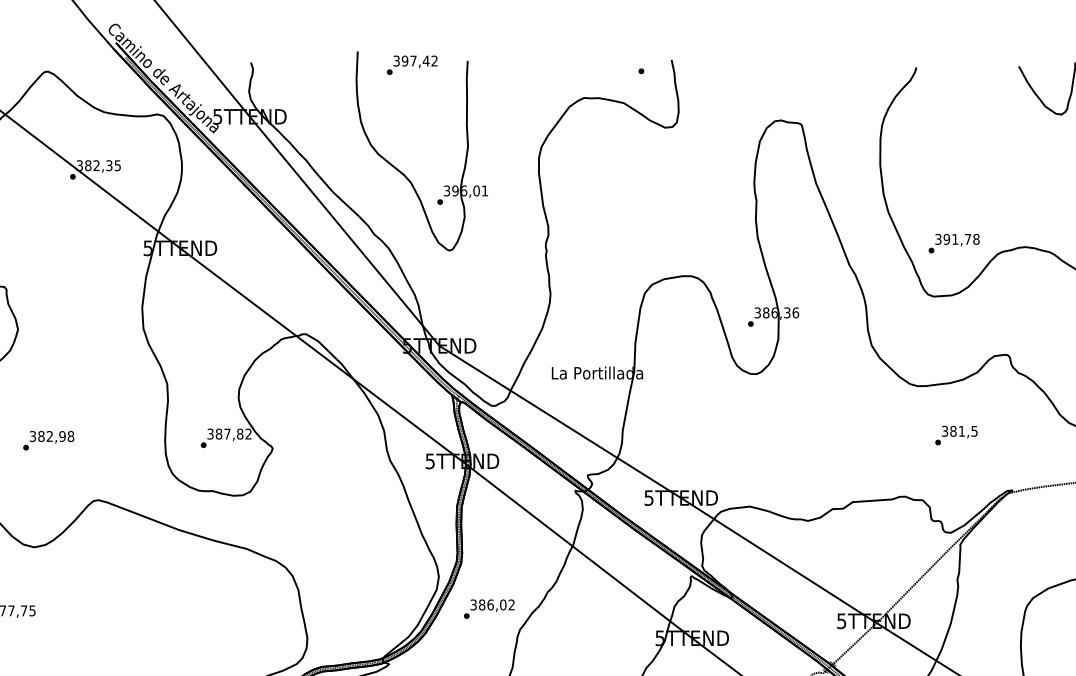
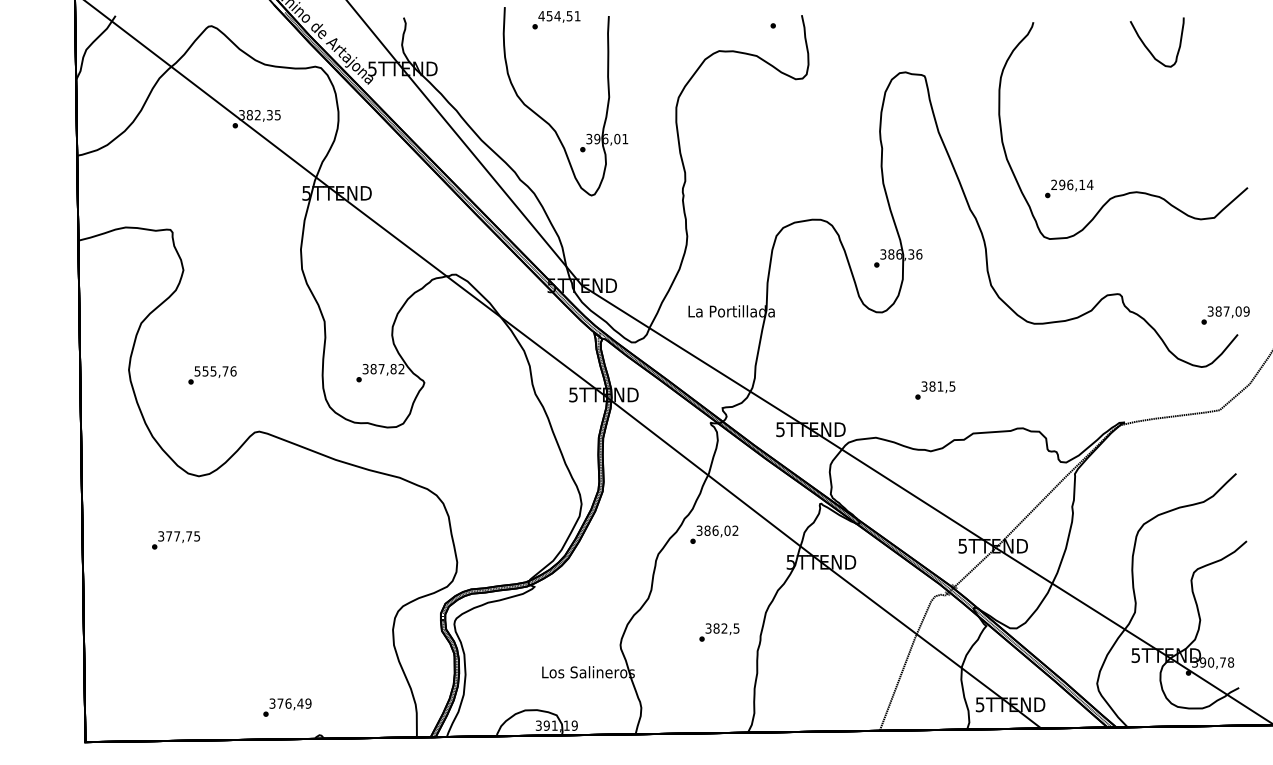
text: (415, 61) -> (559, 16), 397,42 -> 454,51
text: (957, 238) -> (1072, 184), 391,78 -> 296,14
text: (956, 435) -> (935, 390), moved
text: (51, 436) -> (215, 371), 382,98 -> 555,76
text: (489, 608) -> (714, 534), moved

